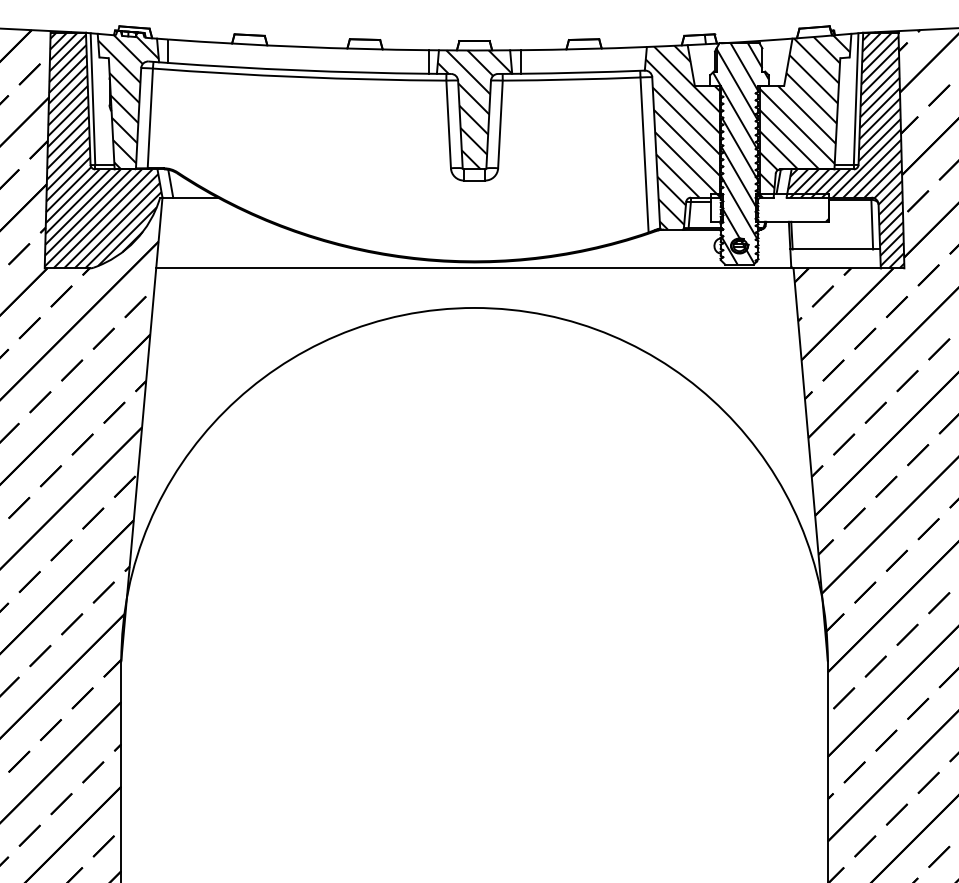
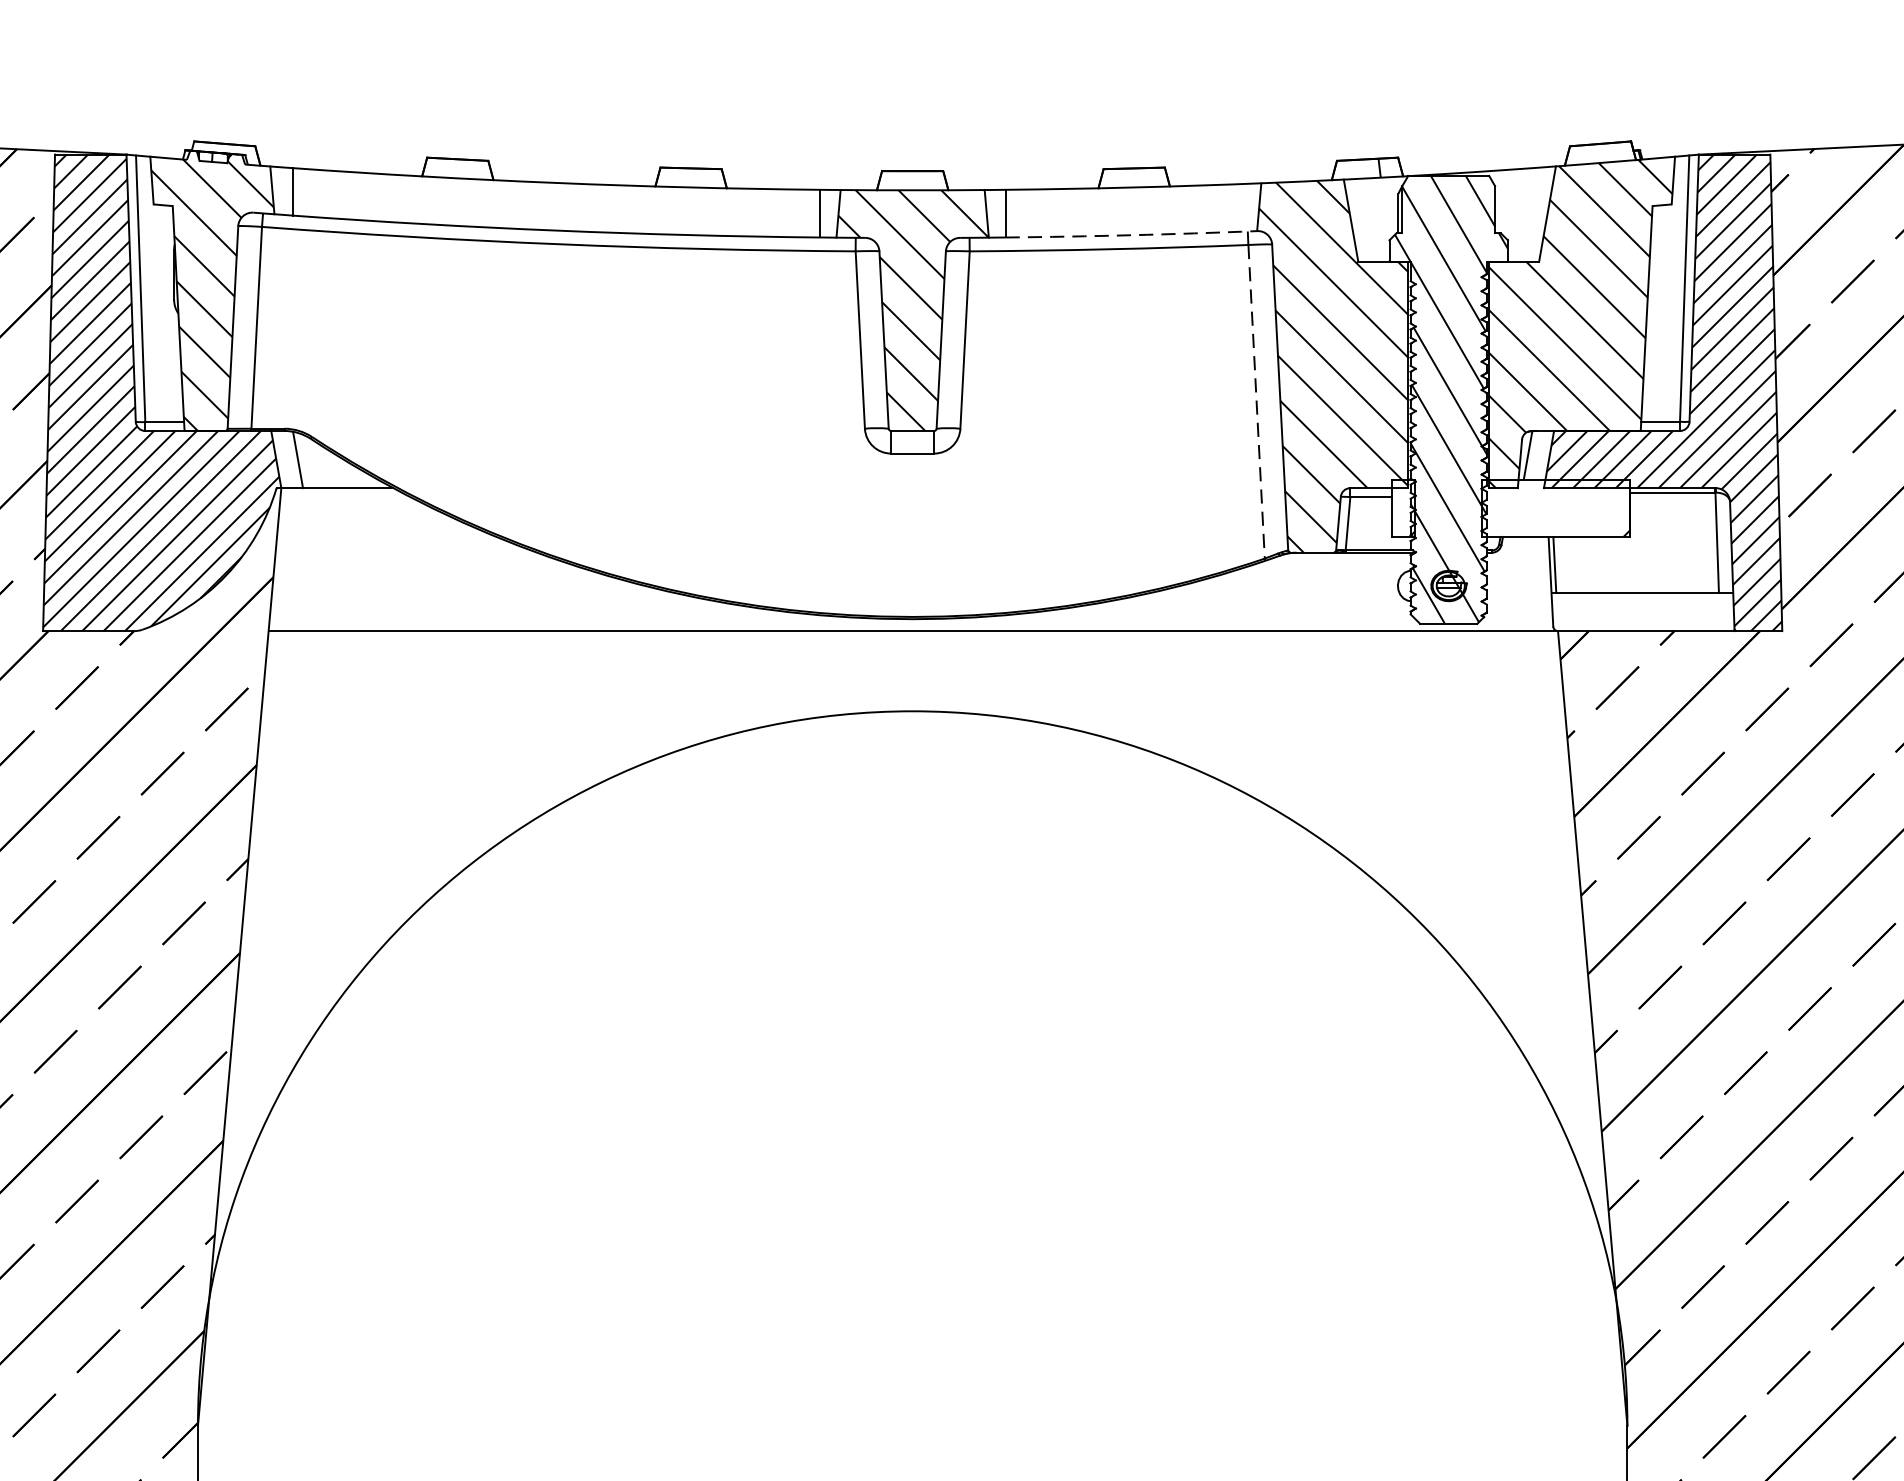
arc: (582, 72) -> (1131, 234), solid -> dashed
line: (644, 154) -> (1256, 400), solid -> dashed

